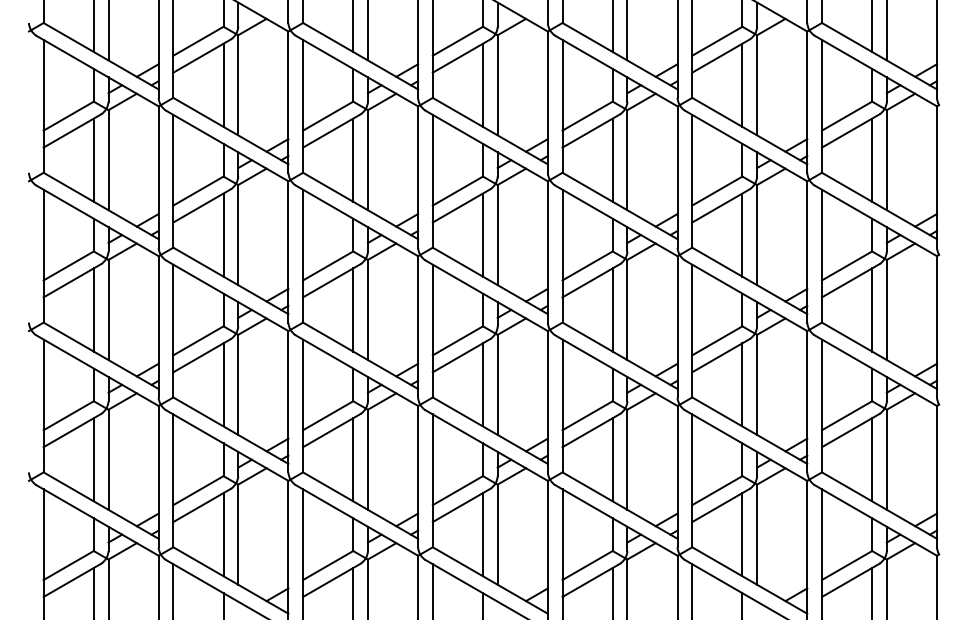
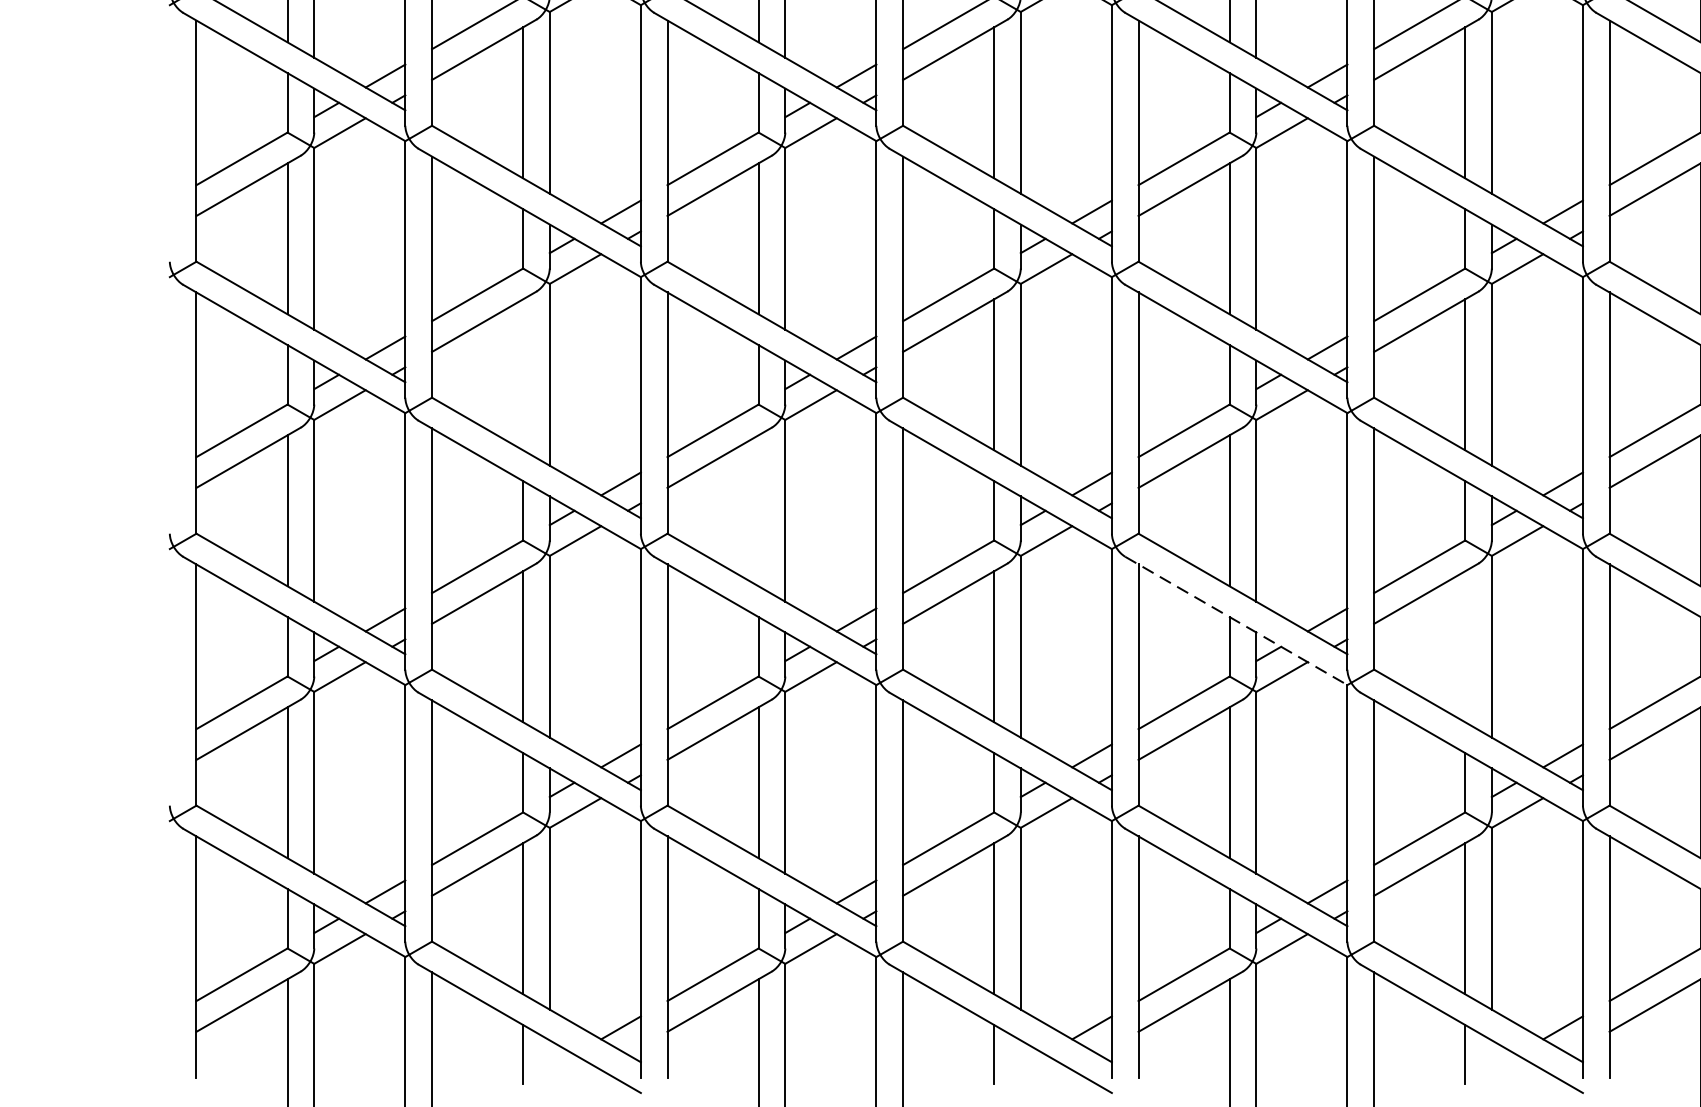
line: (223, 234) -> (523, 373), removed
line: (353, 309) -> (759, 509), removed
line: (616, 370) -> (1236, 620), solid -> dashed
line: (742, 384) -> (1465, 646), removed

